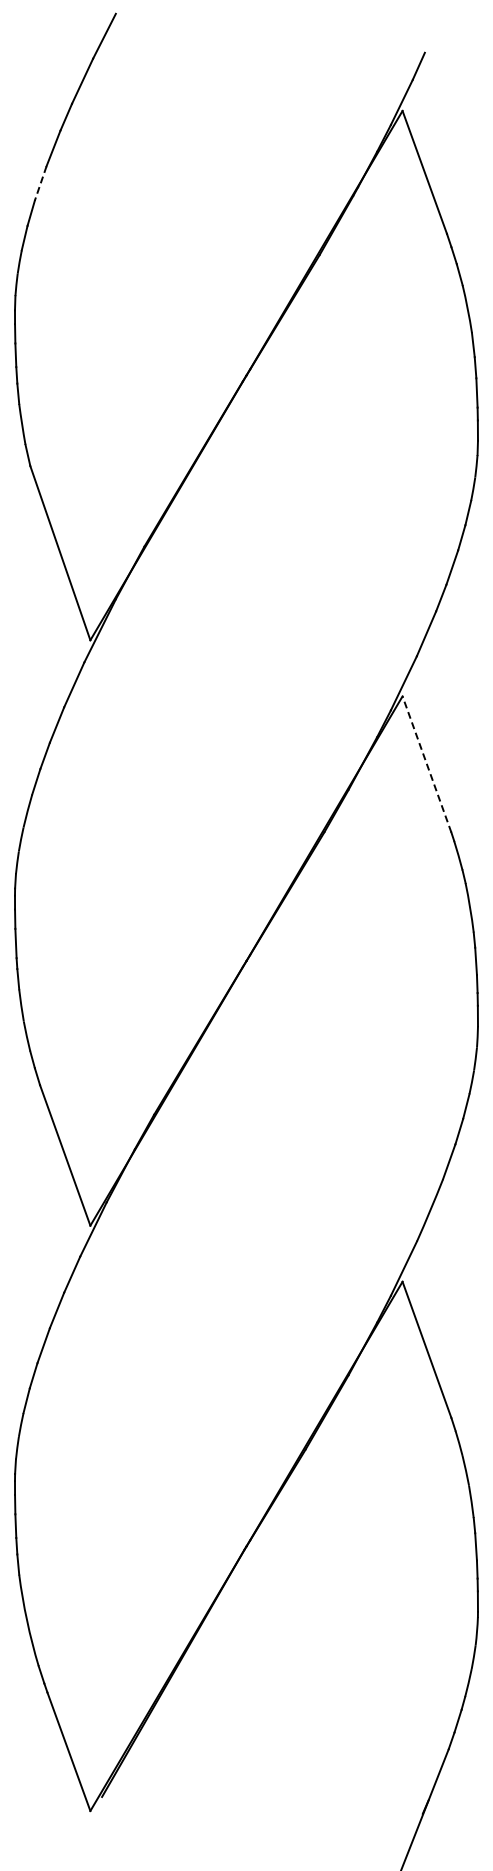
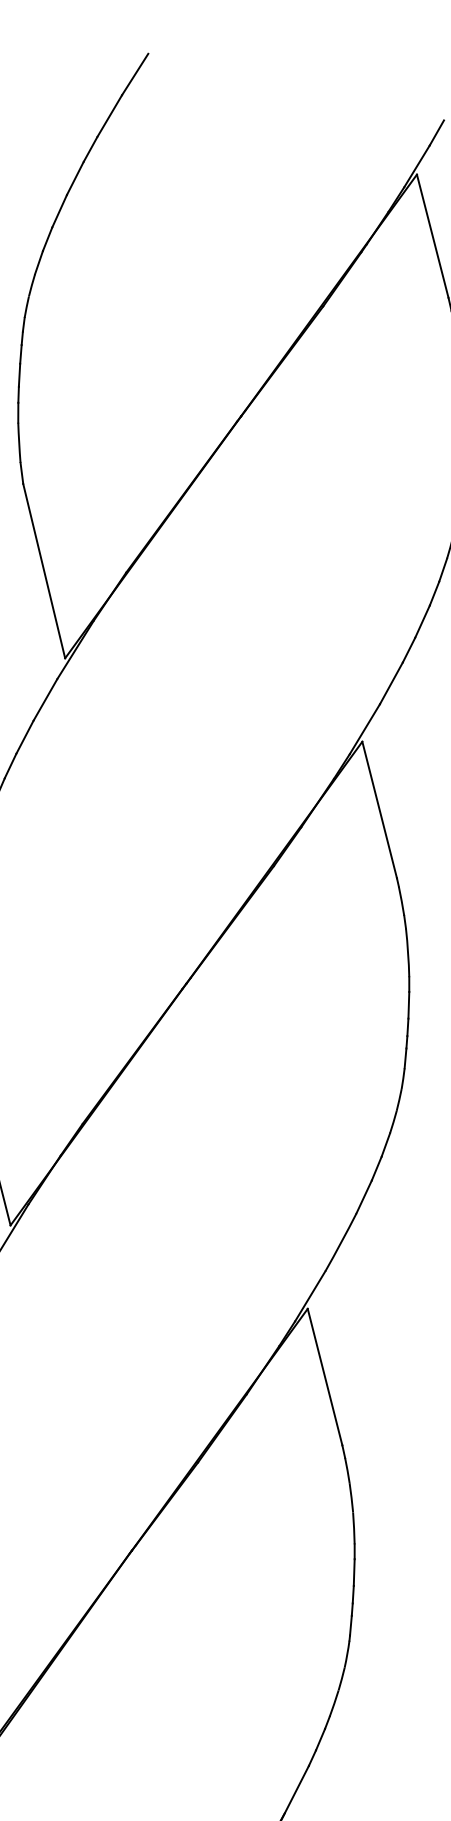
line: (40, 184) -> (59, 212), dashed -> solid
line: (426, 764) -> (379, 809), dashed -> solid

